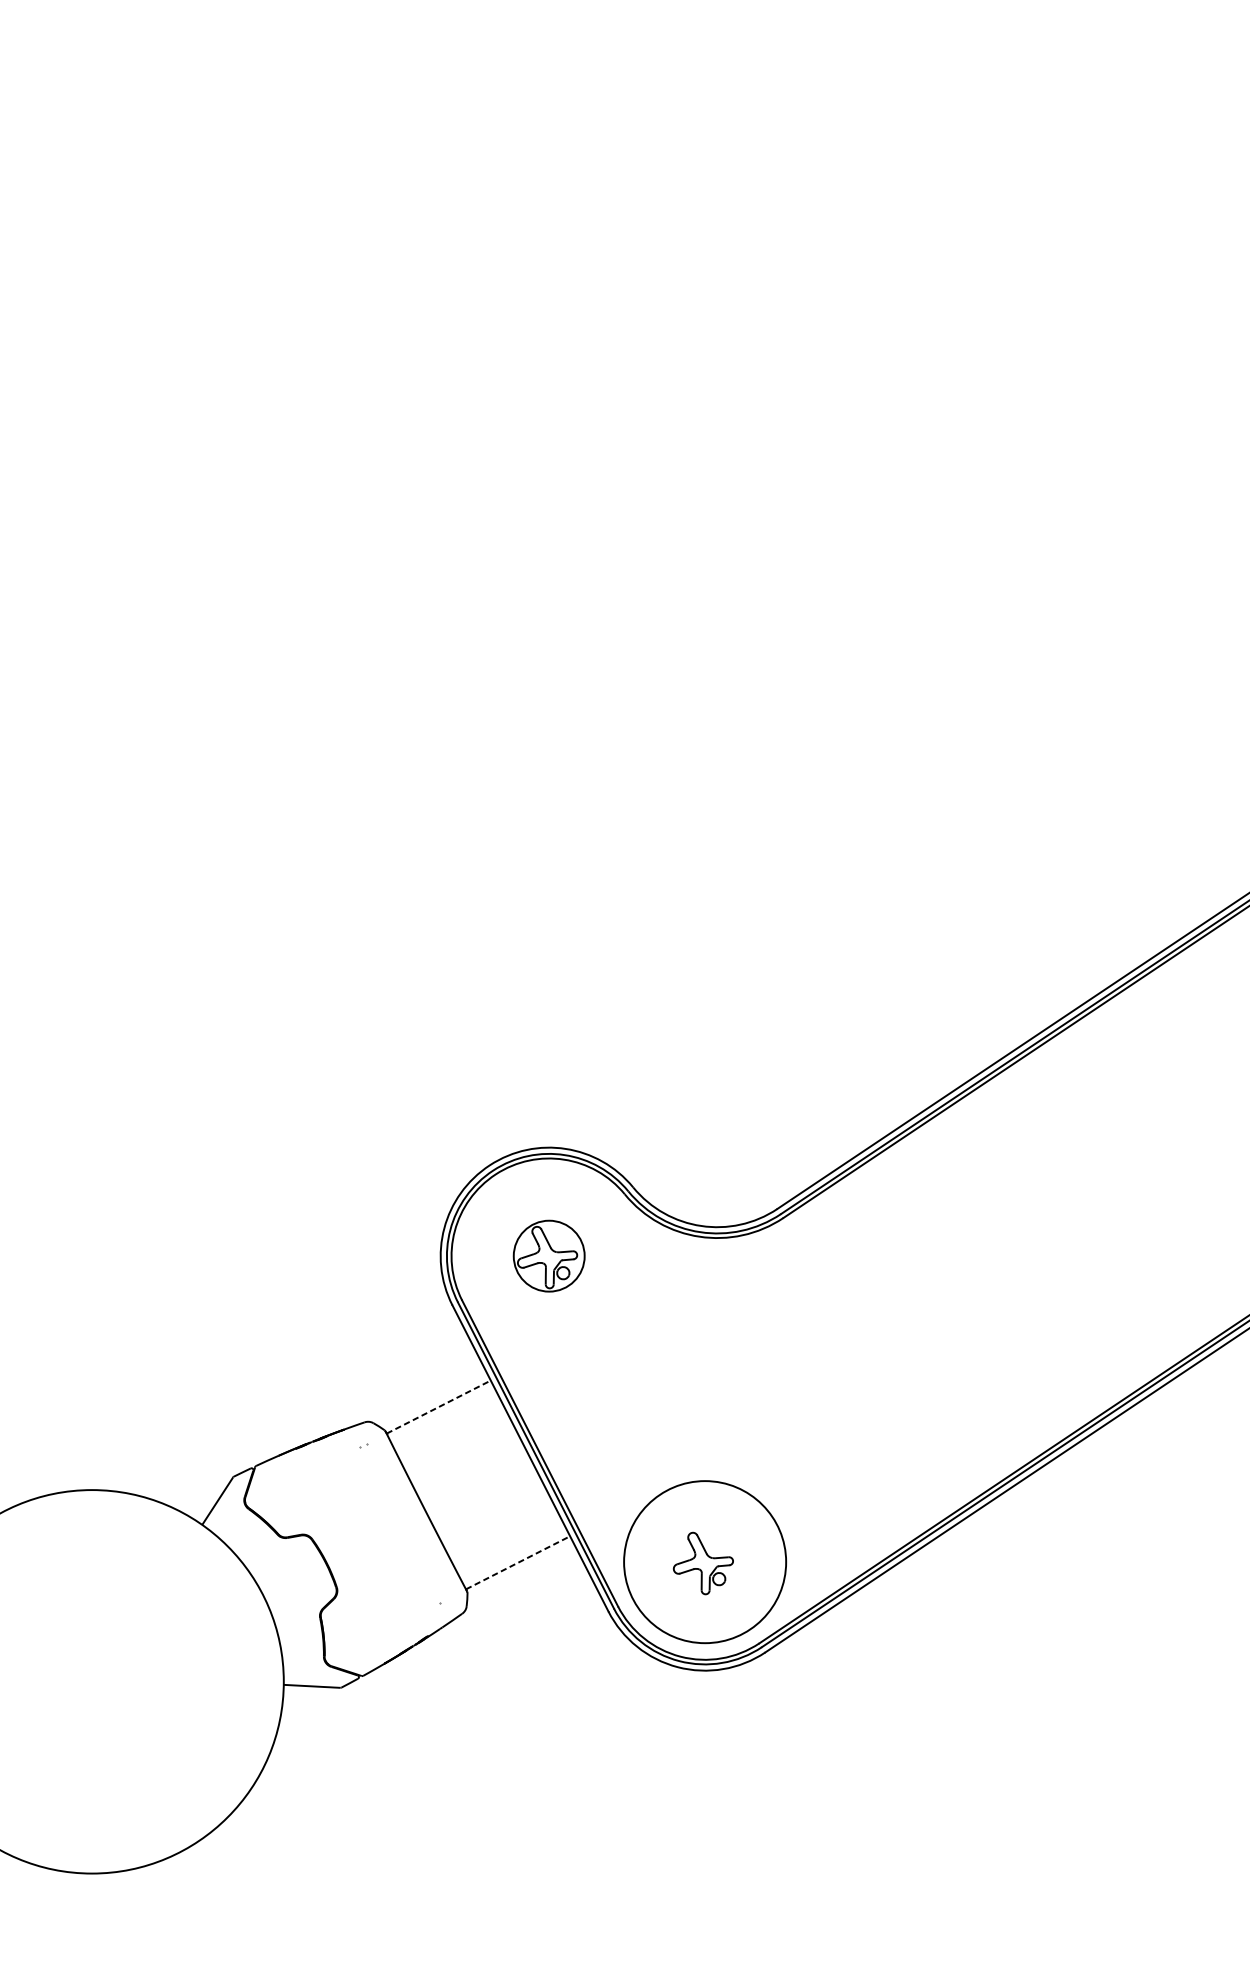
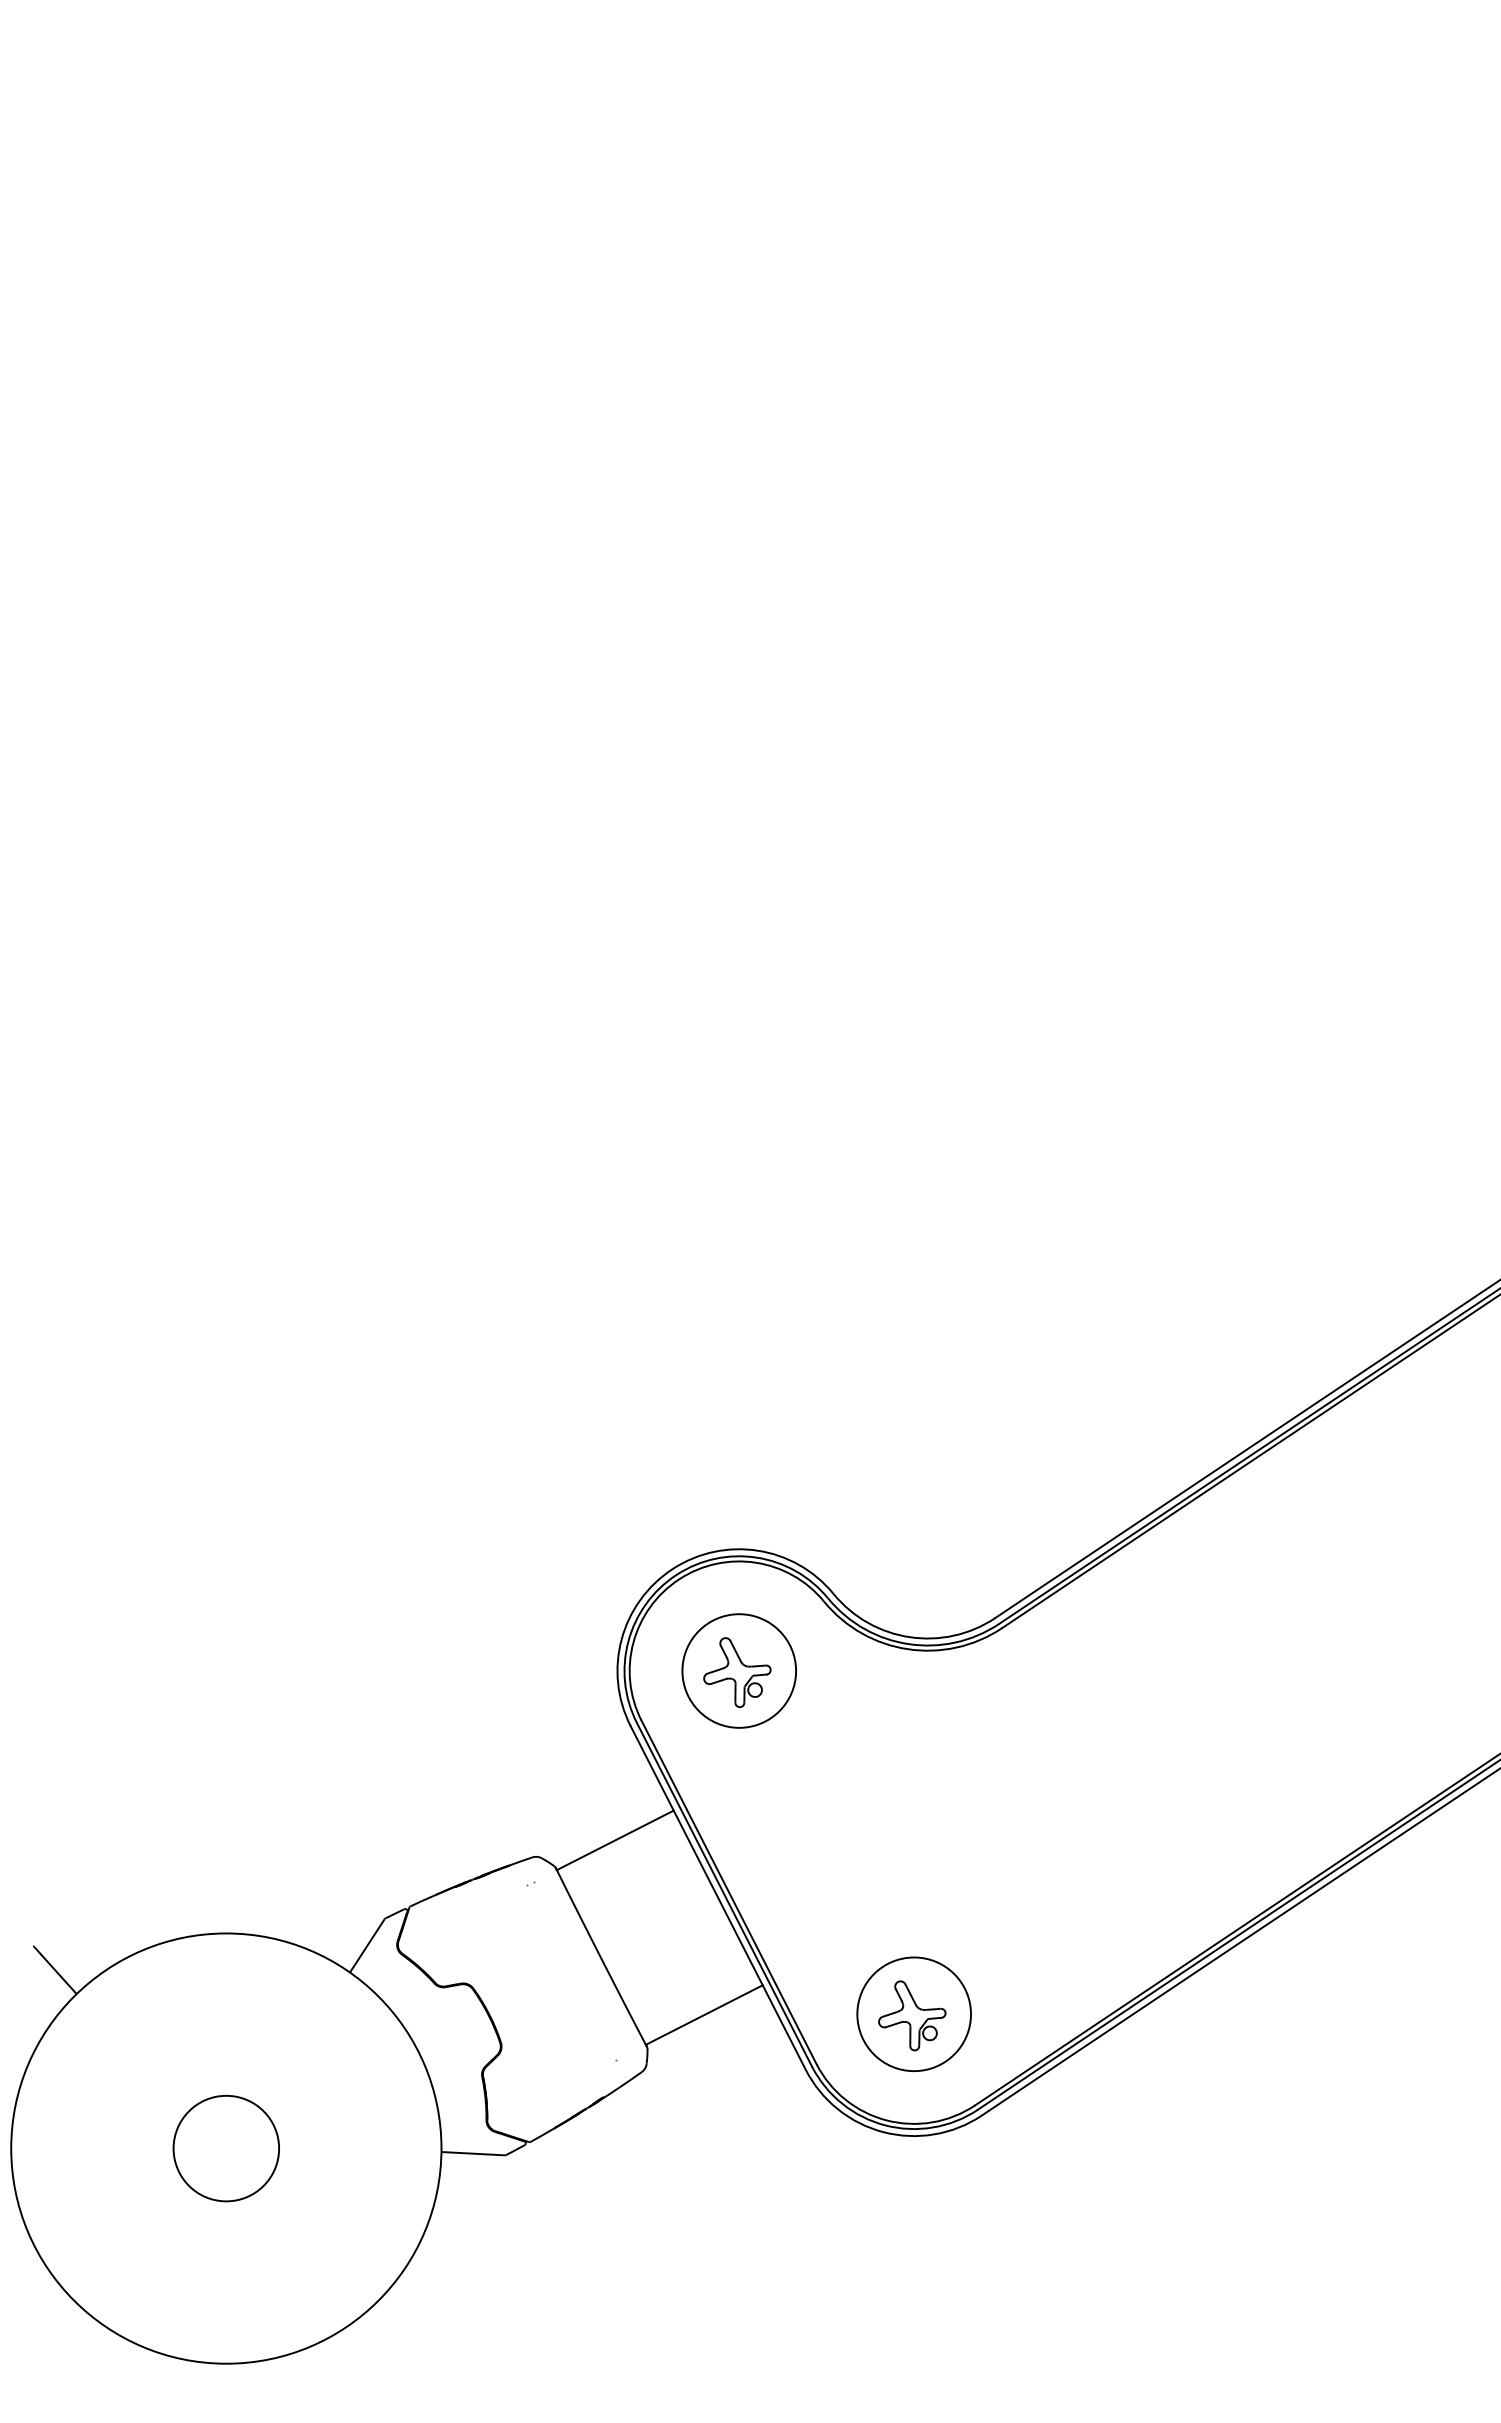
circle: (549, 1255) -> (739, 1670), size x1.43
line: (438, 1407) -> (615, 1840), dashed -> solid
circle: (705, 1562) -> (914, 2014), size x0.62
line: (518, 1563) -> (704, 2015), dashed -> solid
circle: (91, 1681) -> (225, 2148), added

